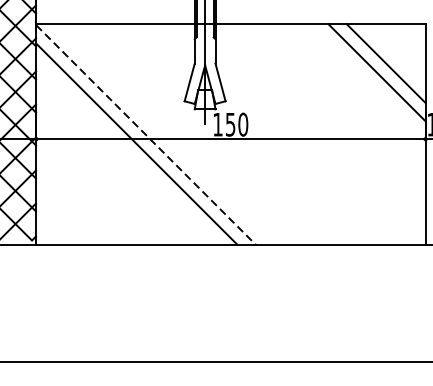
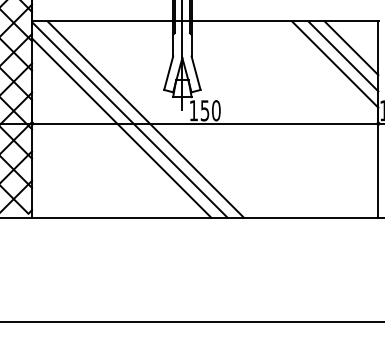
line: (395, 54) -> (351, 48), added
line: (163, 134) -> (145, 119), added
line: (146, 135) -> (130, 120), dashed -> solid

